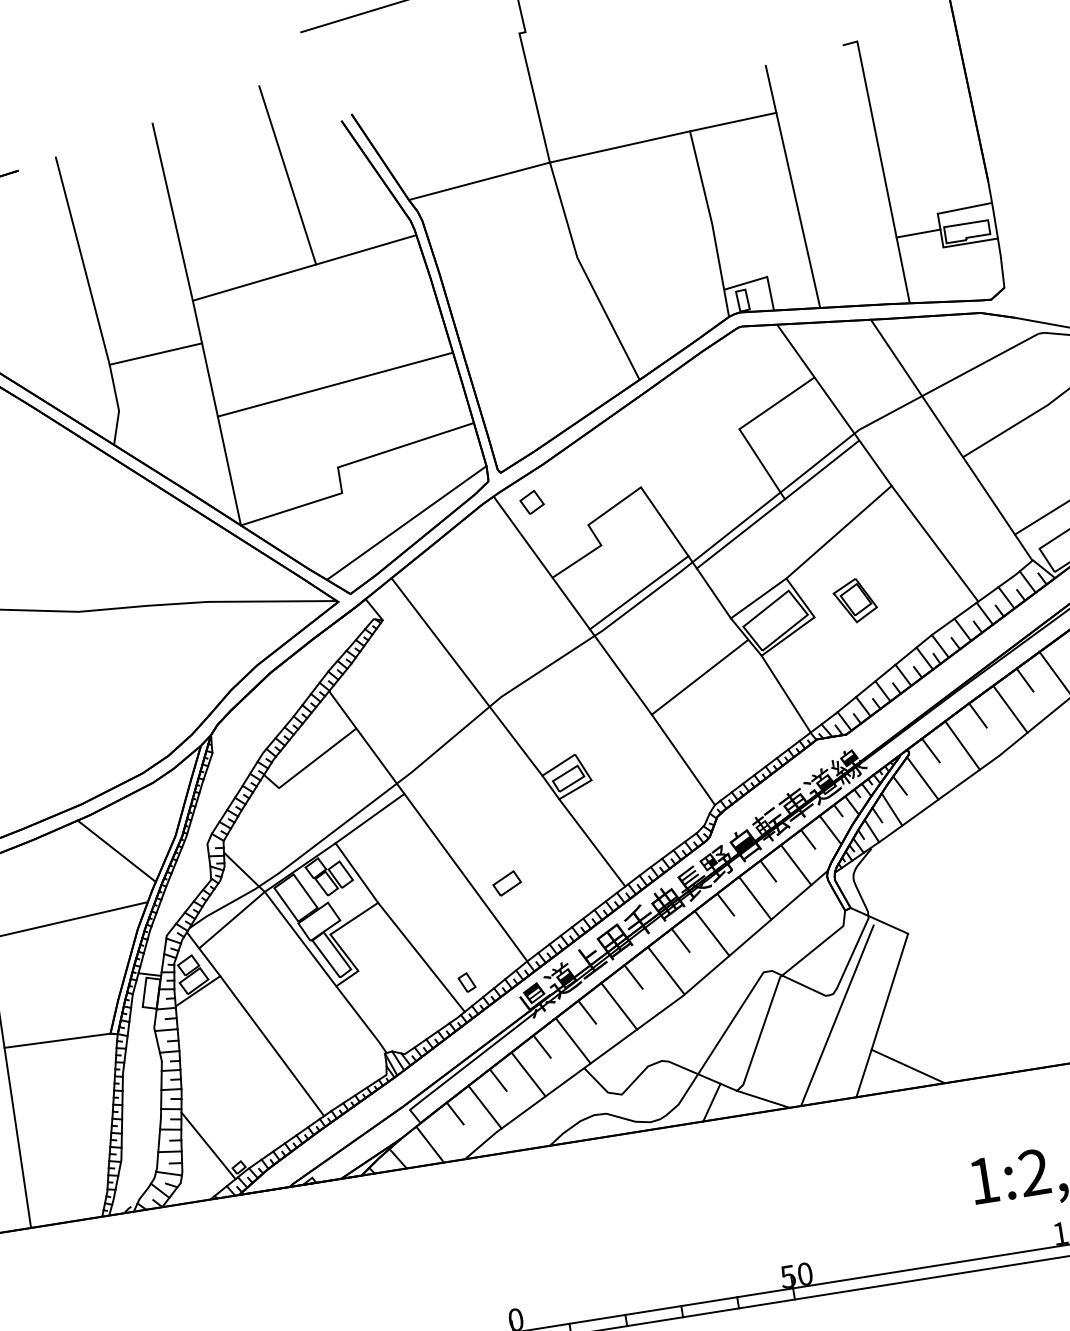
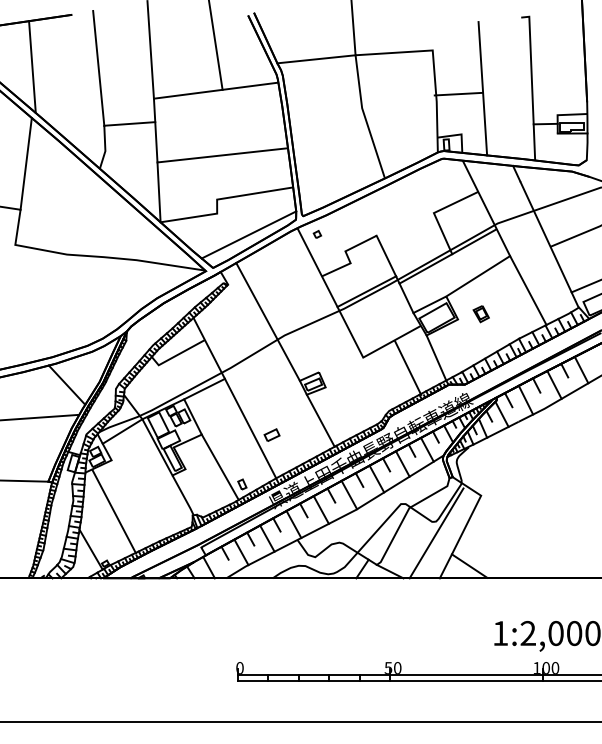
line: (733, 120) -> (458, 93), moved
part: (532, 502) -> (317, 234), size x0.6
part: (855, 599) -> (481, 313), size x0.7
line: (683, 758) -> (408, 367), moved
line: (272, 1045) -> (114, 511), moved

